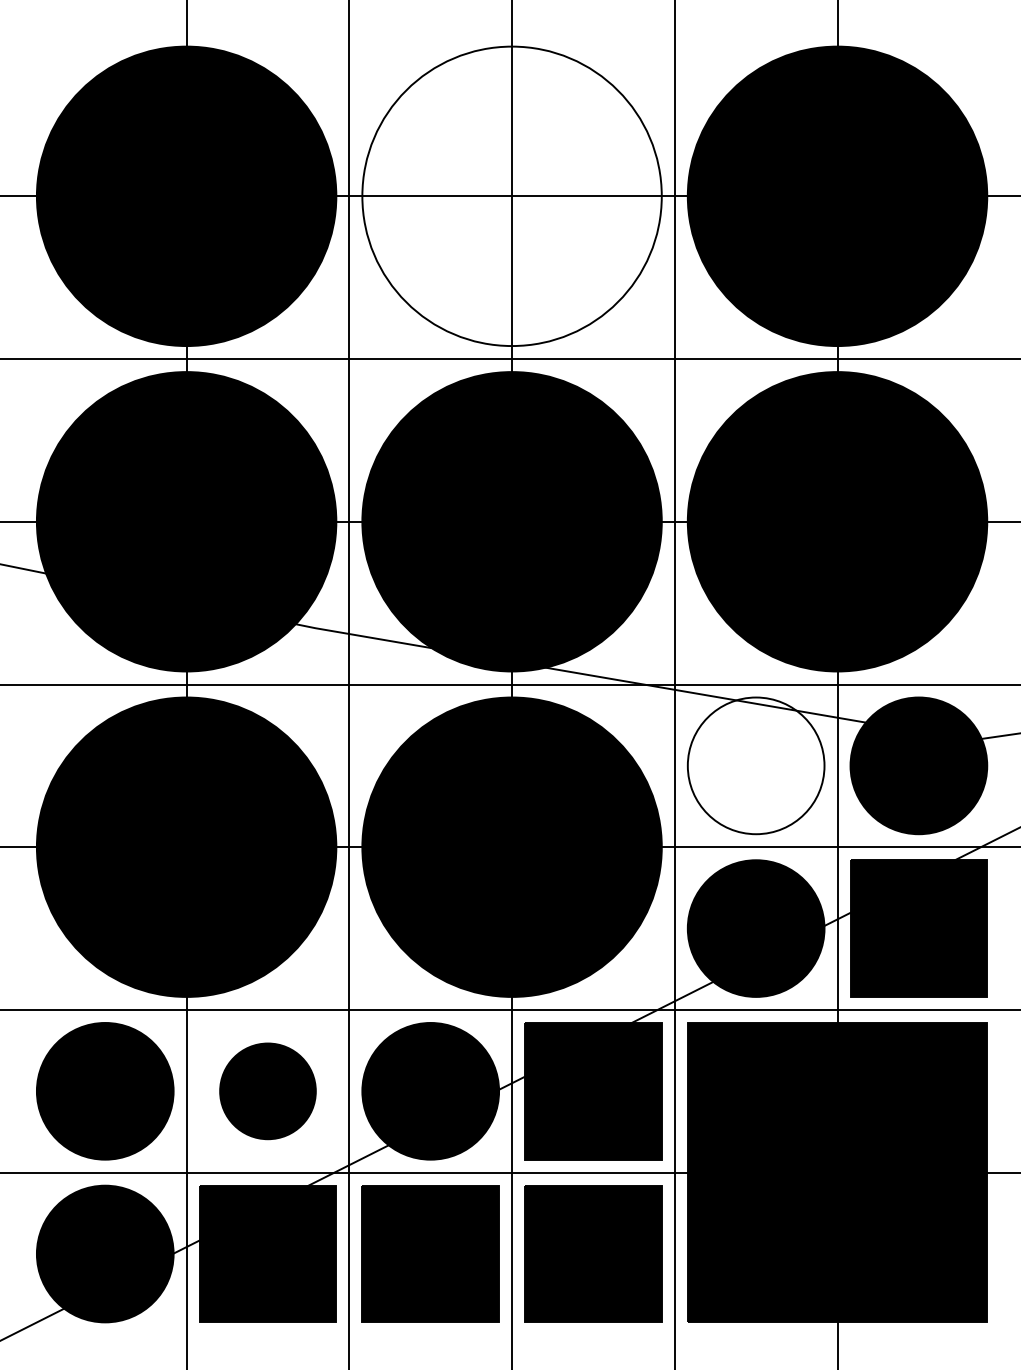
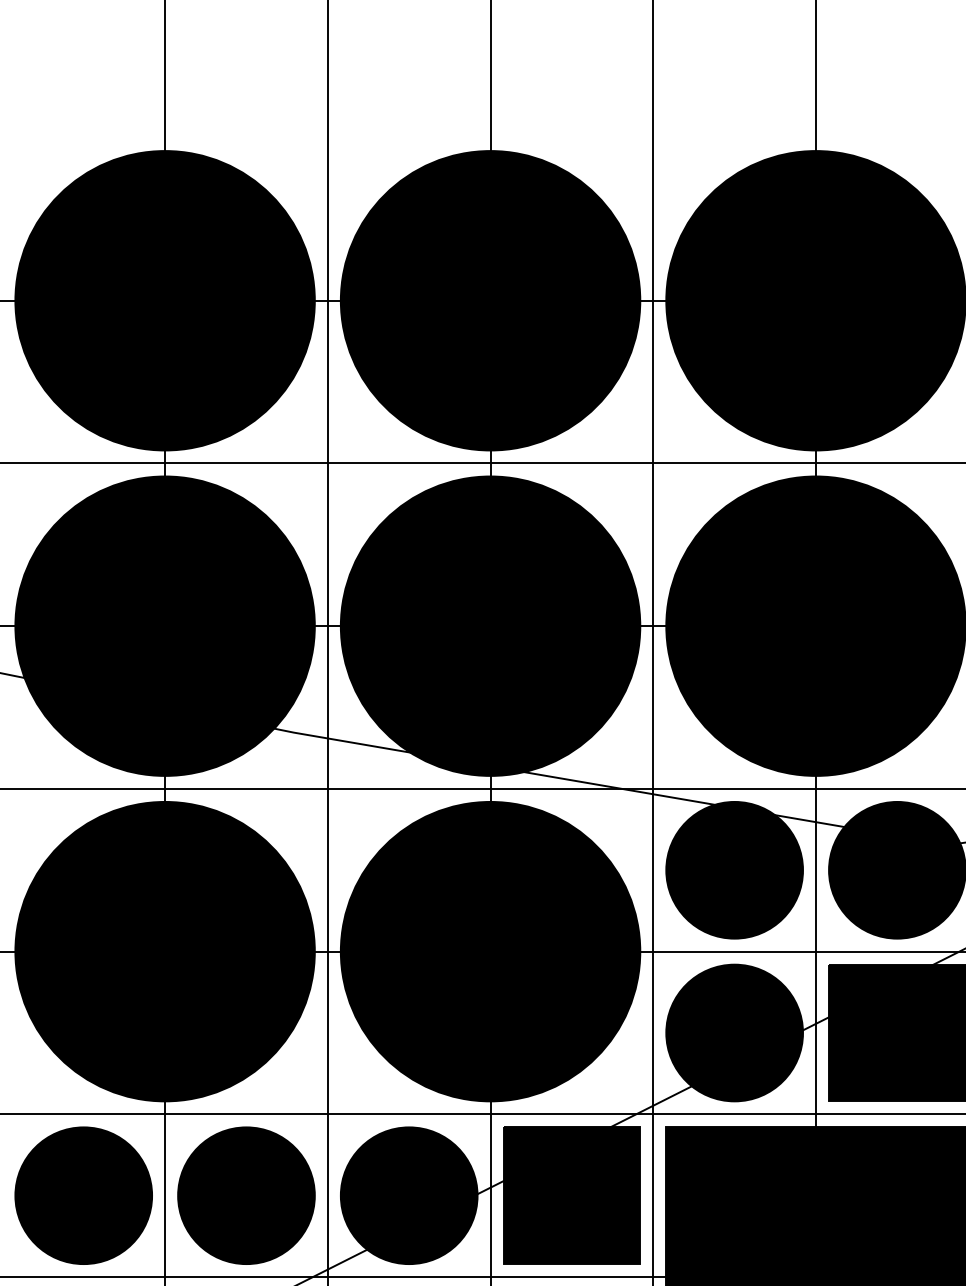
fill: (511, 196) -> (489, 300), added
fill: (755, 765) -> (733, 869), added
part: (267, 1091) -> (245, 1195), size x1.43

